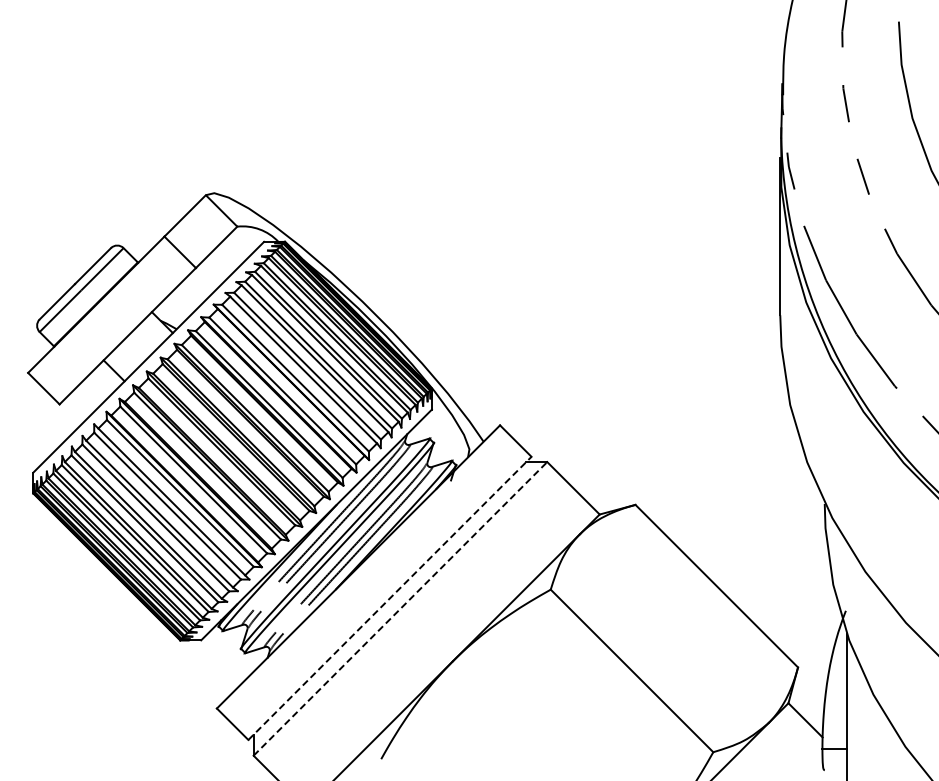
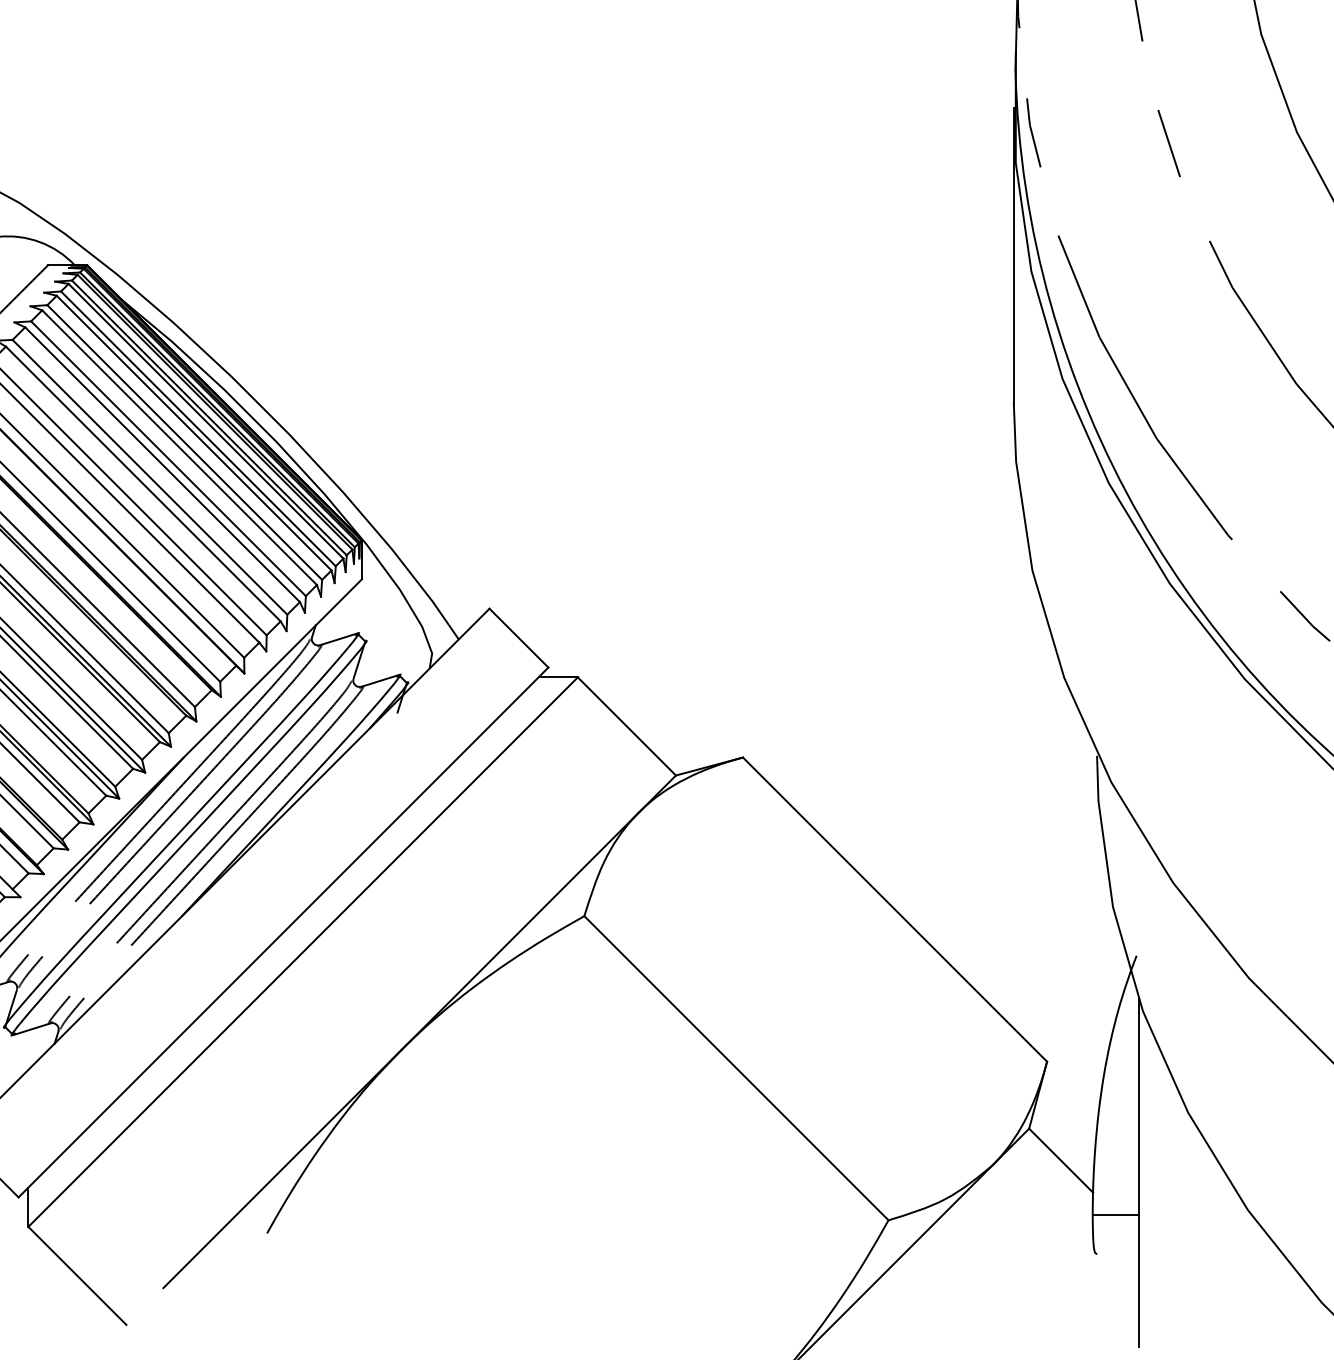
line: (390, 598) -> (284, 932), dashed -> solid
line: (400, 608) -> (303, 951), dashed -> solid

